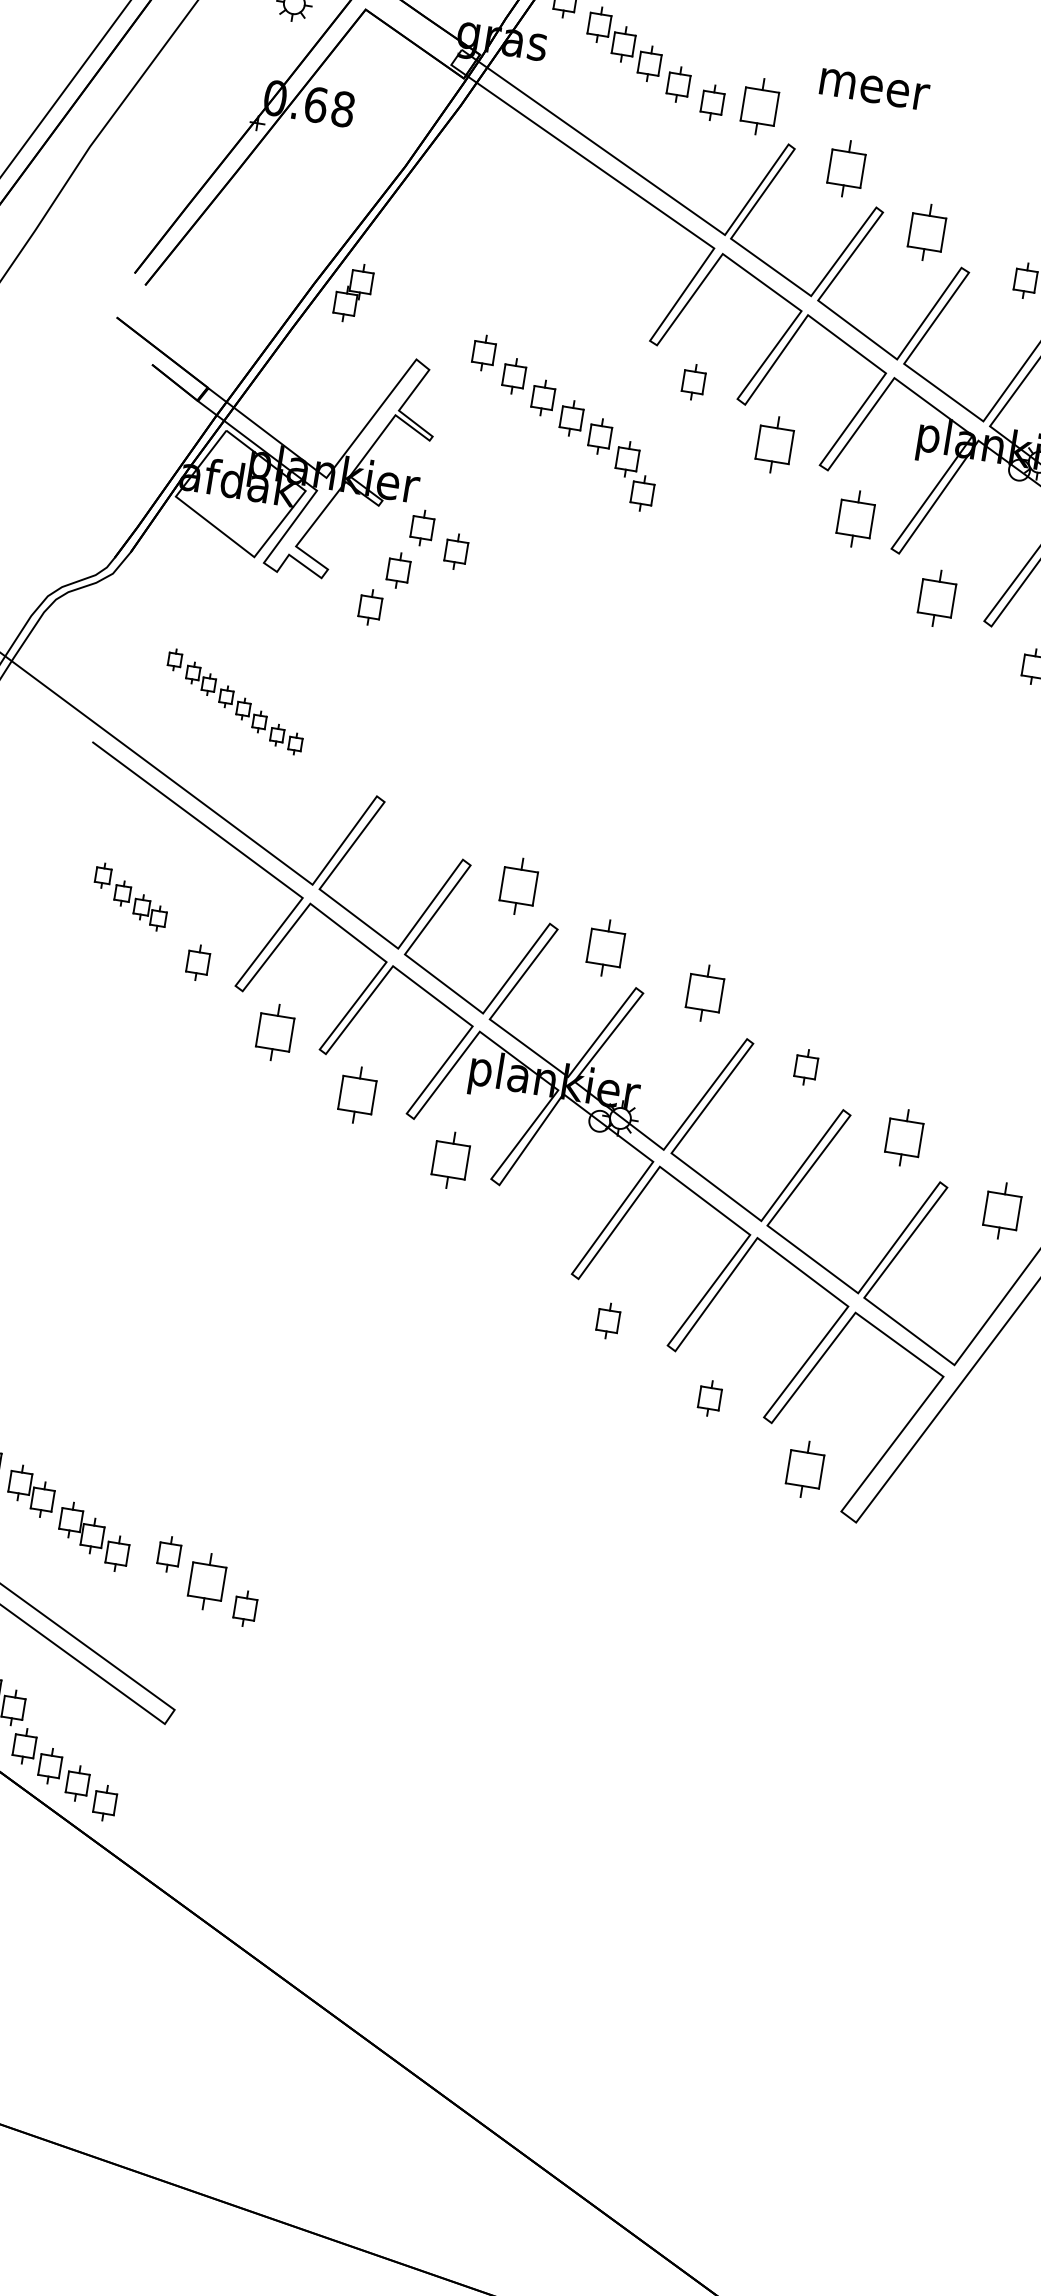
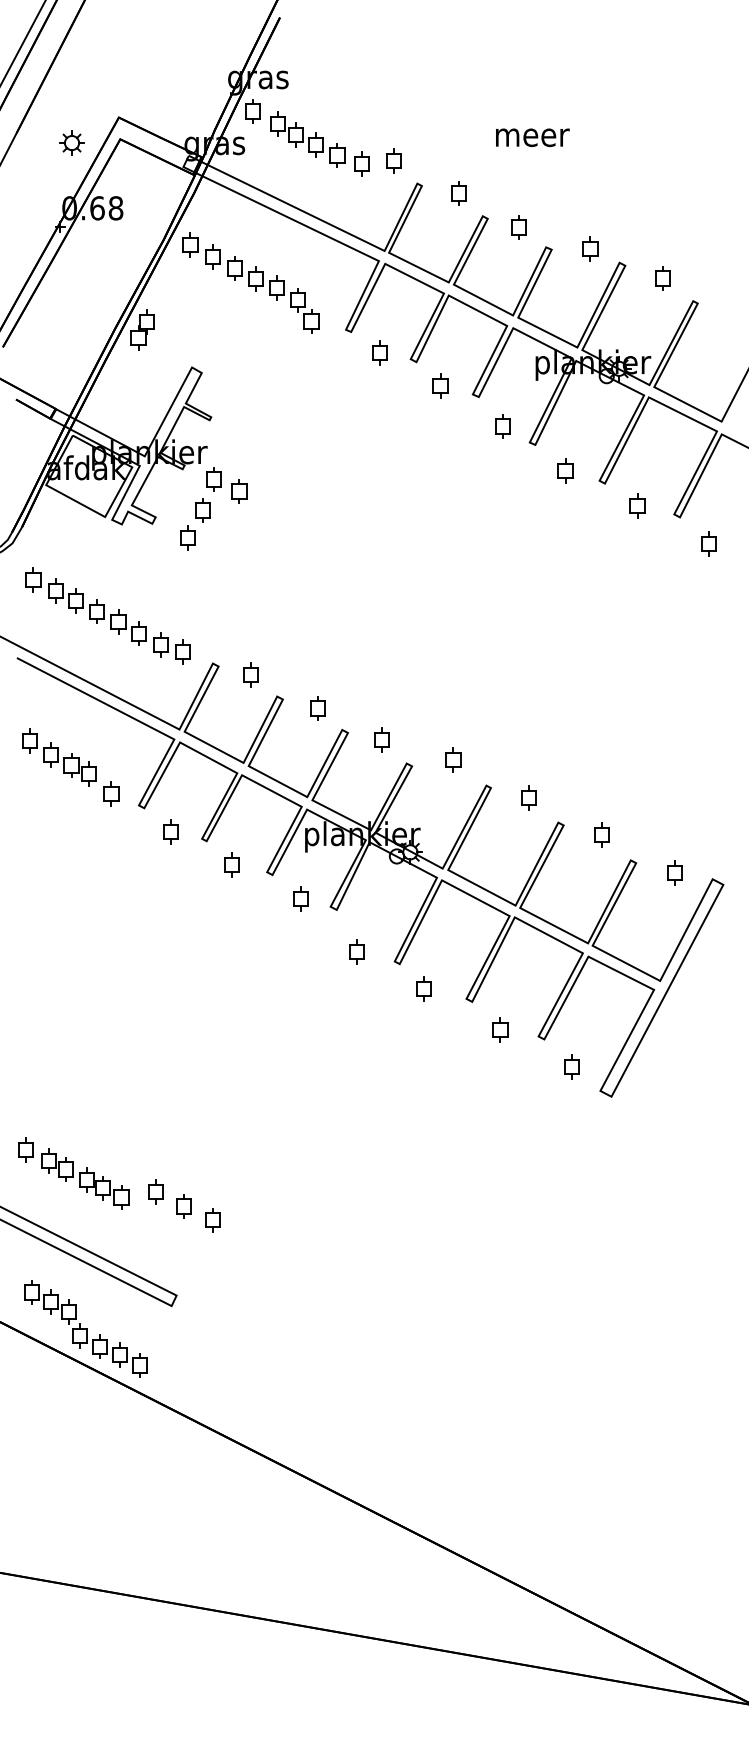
text: (874, 89) -> (532, 137), moved
part: (759, 105) -> (393, 160), size x0.62
part: (846, 168) -> (458, 193), size x0.62
part: (925, 232) -> (518, 227), size x0.62
part: (562, 422) -> (250, 282), moved
part: (774, 444) -> (440, 385), size x0.62
part: (855, 518) -> (502, 426), size x0.62
part: (936, 598) -> (565, 470), size x0.62
part: (234, 701) -> (107, 615), size x1.67
part: (429, 821) -> (250, 674), added
part: (518, 886) -> (317, 708), size x0.62
part: (130, 897) -> (59, 757), size x1.43
part: (604, 947) -> (381, 739), size x0.62
part: (705, 993) -> (453, 759), size x0.62
part: (275, 1031) -> (170, 831), size x0.62
part: (356, 1093) -> (231, 864), size x0.62
part: (903, 1137) -> (601, 834), size x0.62
part: (449, 1159) -> (300, 898), size x0.62
part: (1001, 1210) -> (674, 872), size x0.62
part: (518, 1250) -> (356, 951), added
part: (804, 1468) -> (571, 1066), size x0.62
part: (205, 1581) -> (183, 1206), size x0.62

